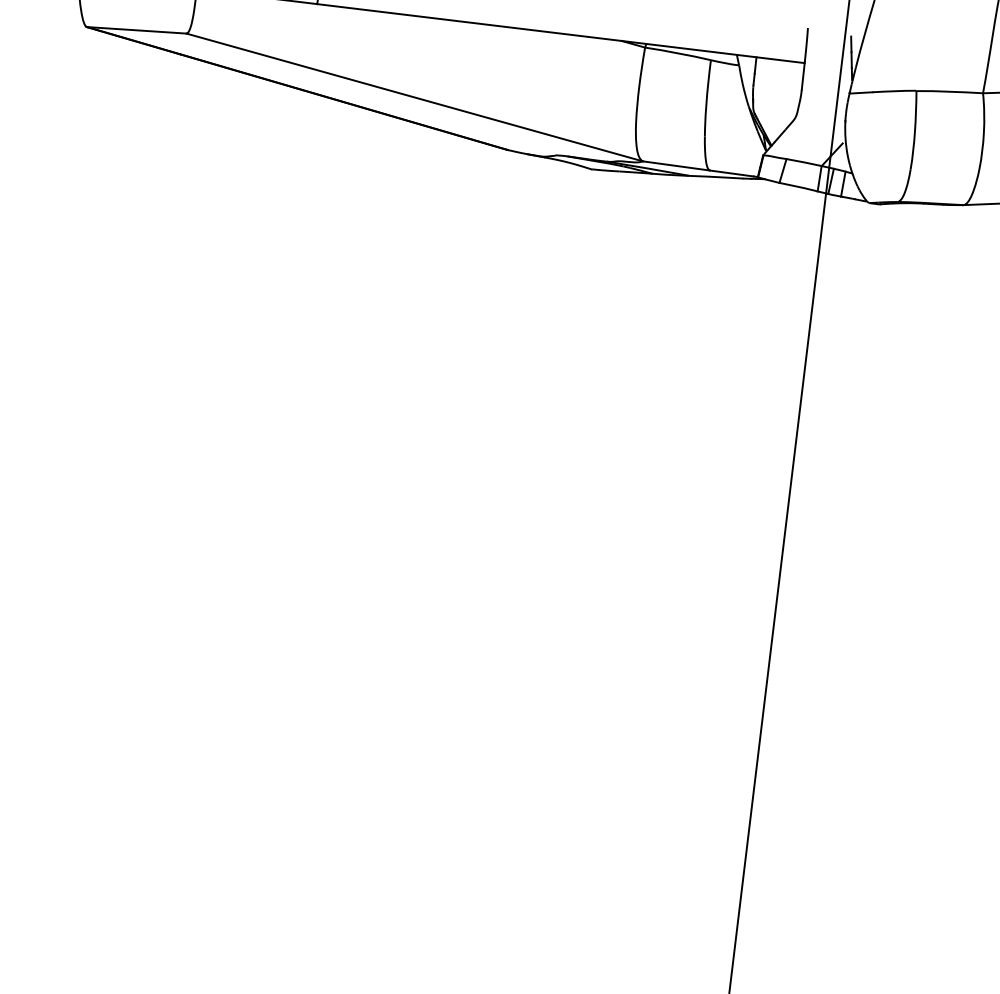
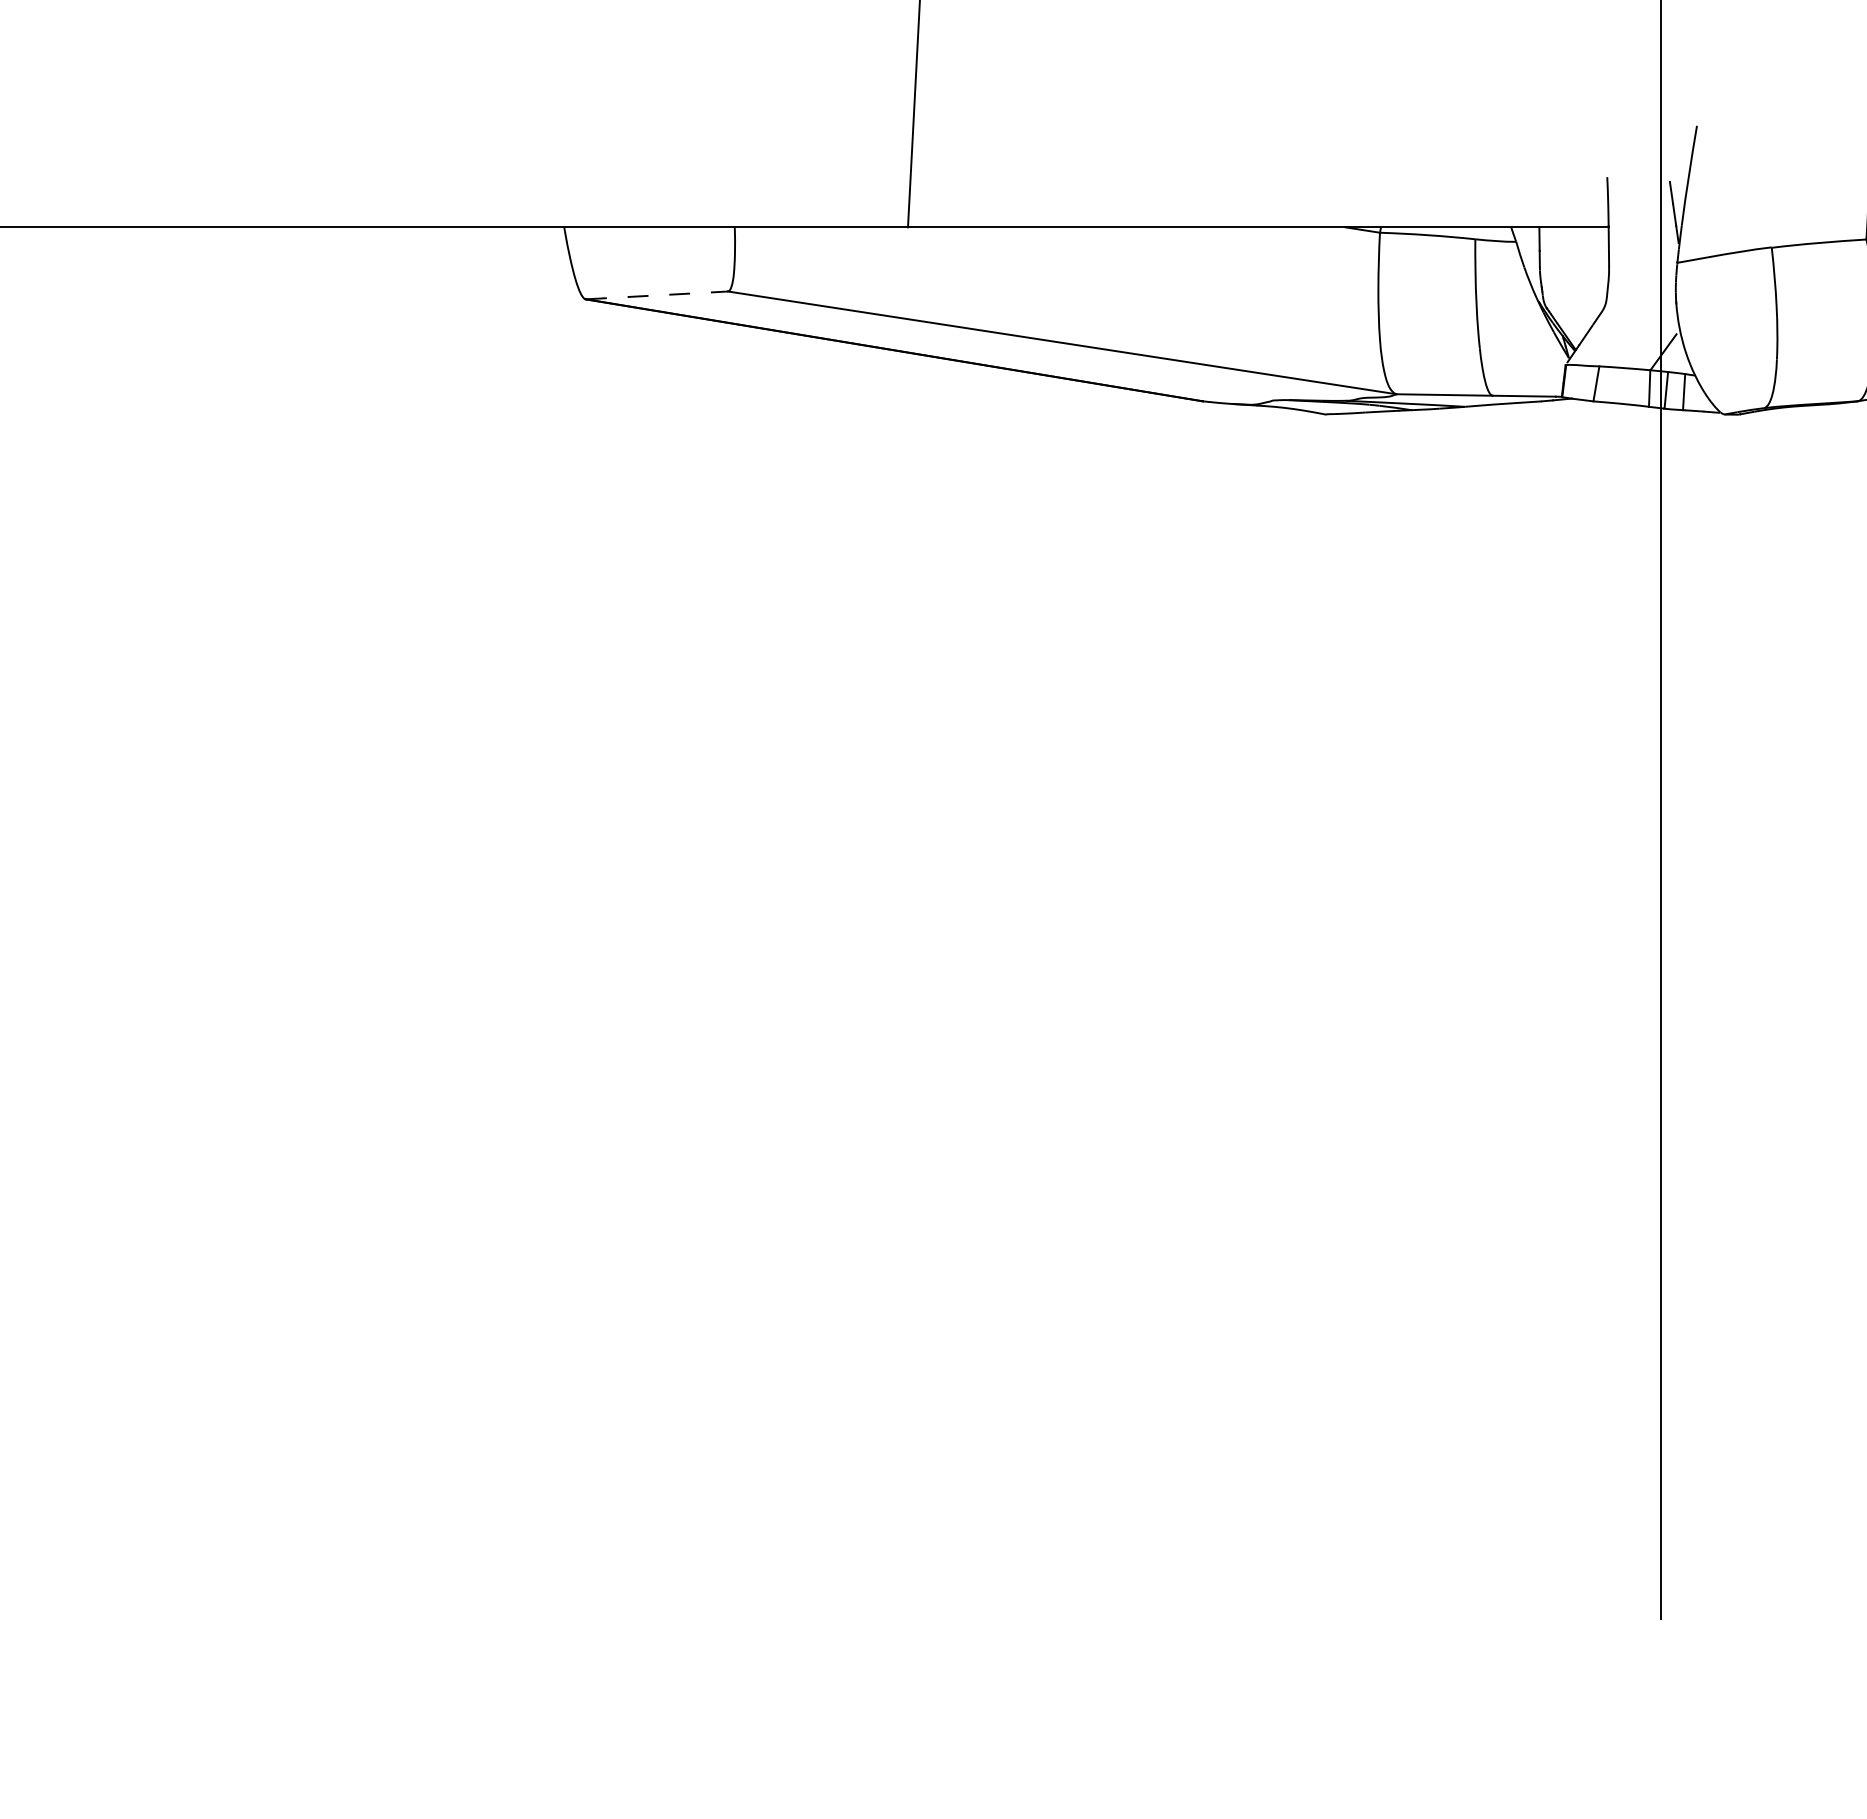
line: (137, 30) -> (657, 295), solid -> dashed

